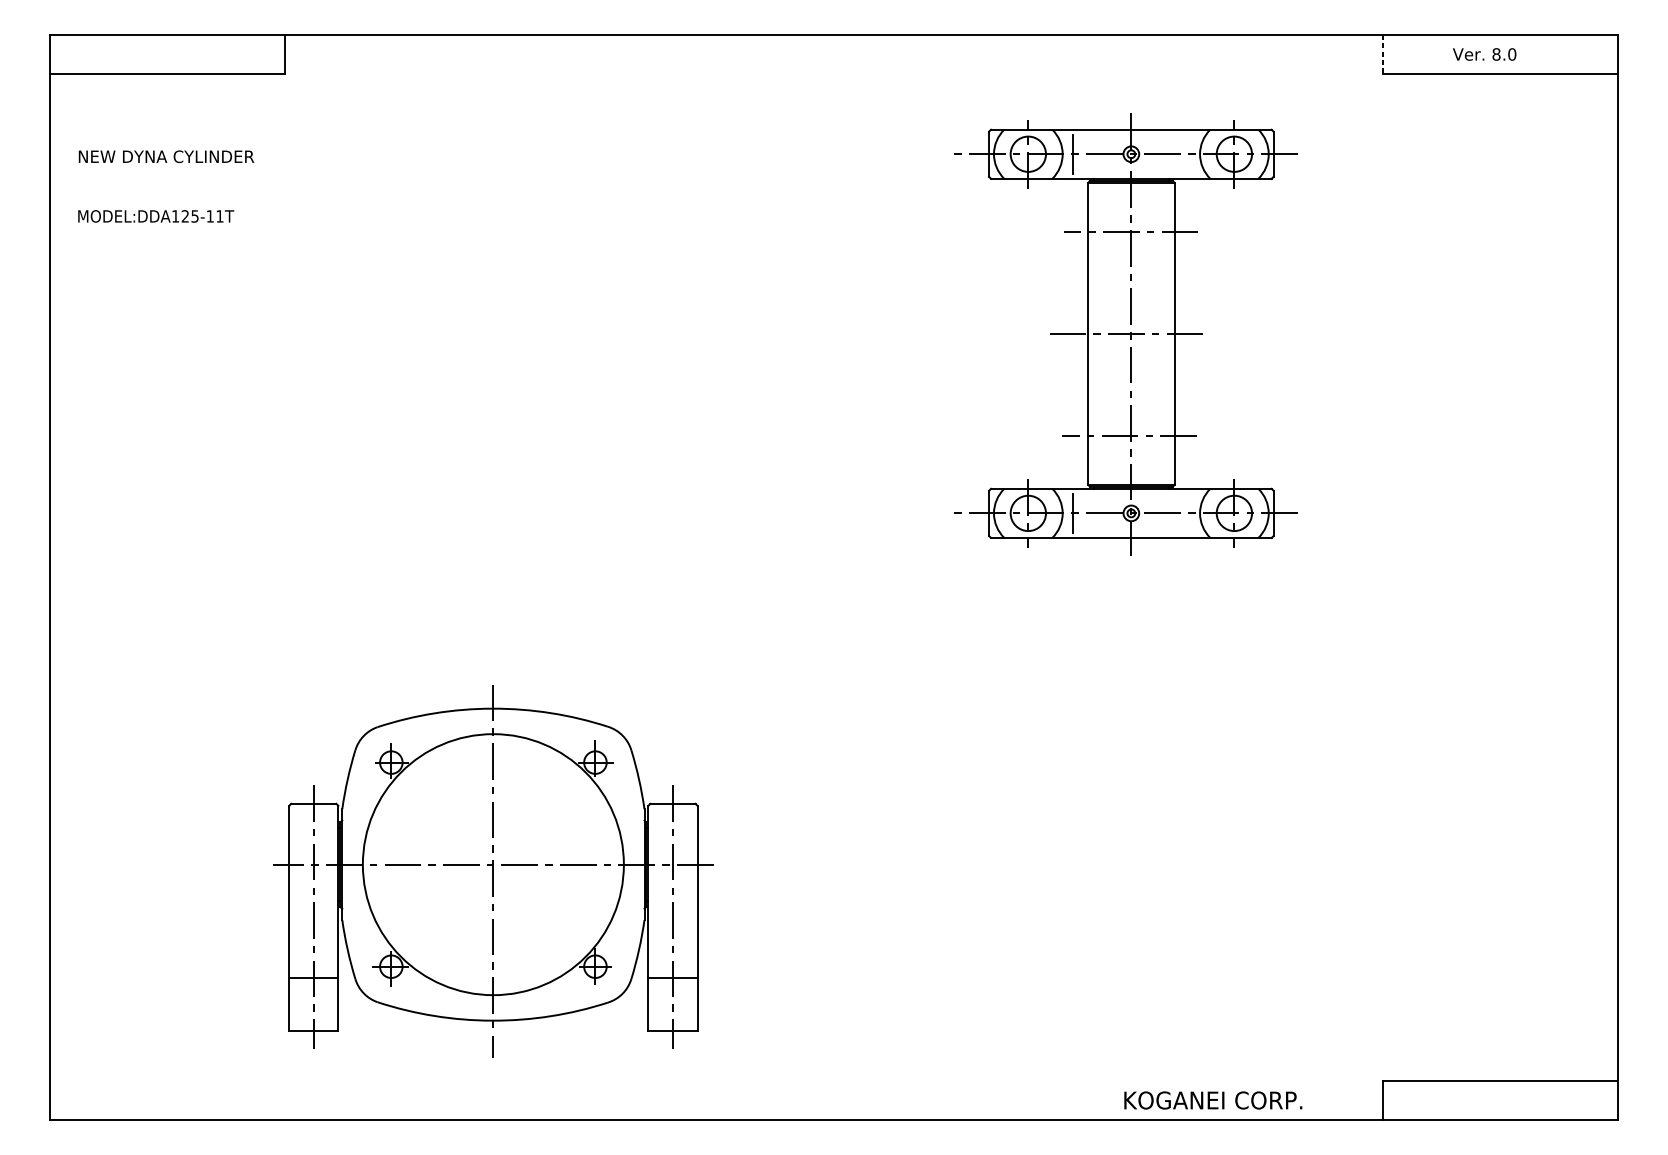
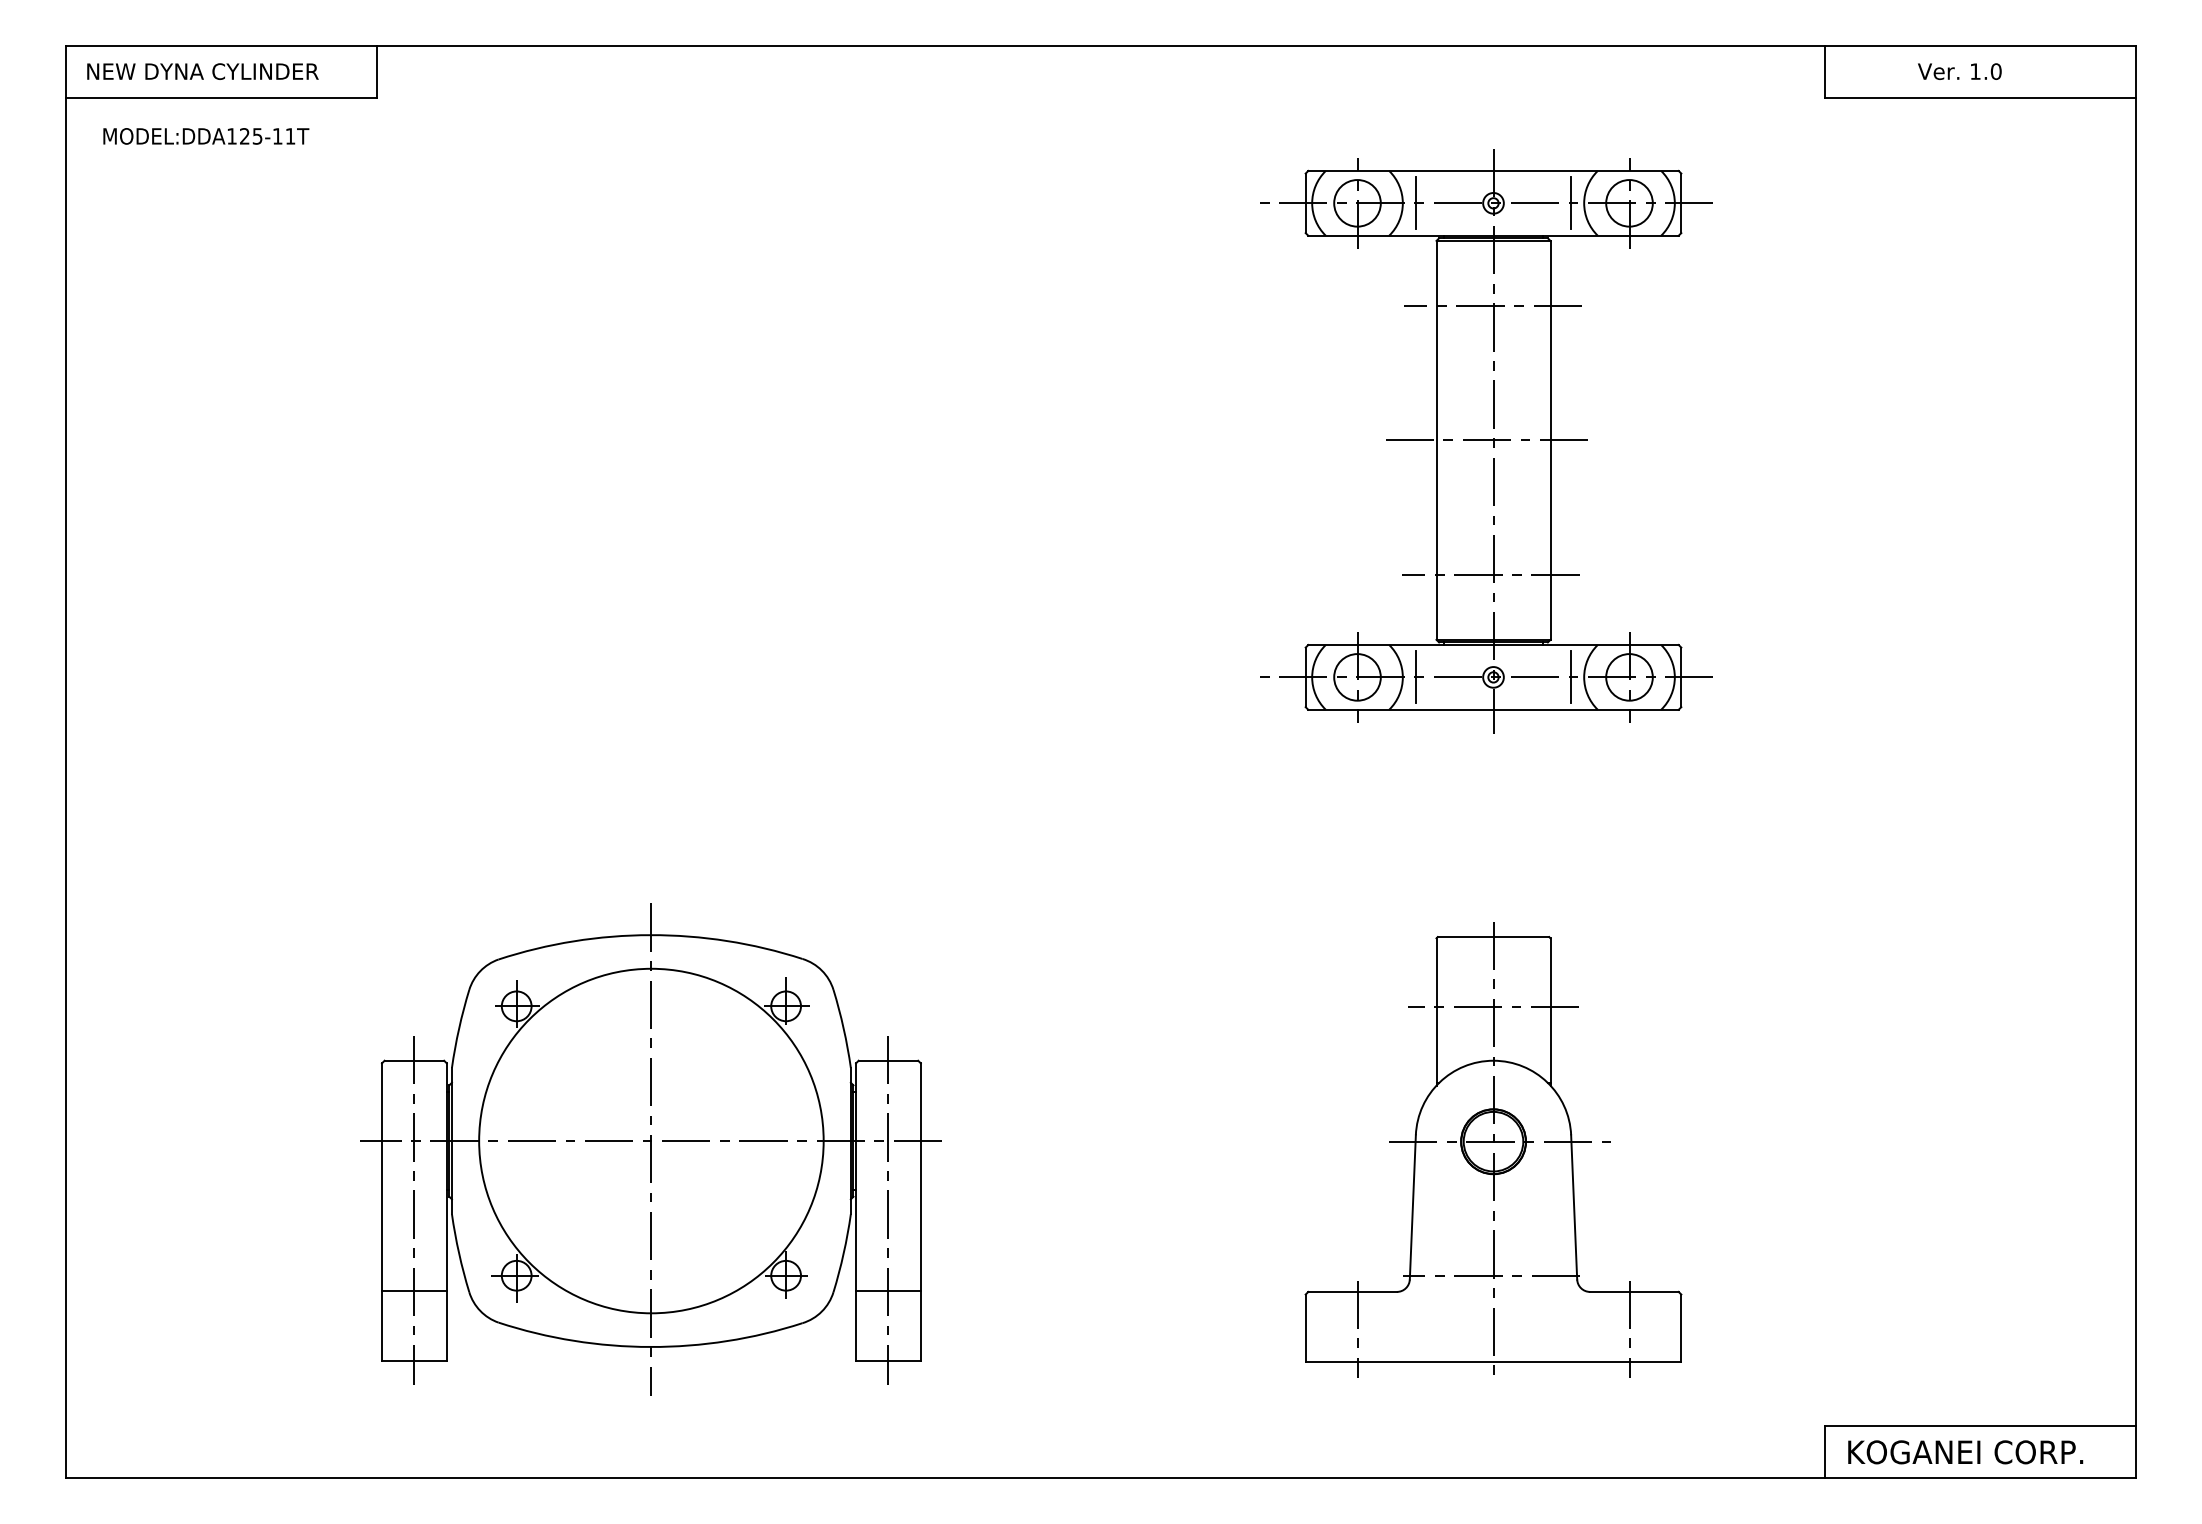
line: (1382, 54) -> (1825, 71), dashed -> solid
text: (1496, 54) -> (1975, 71), 8.0 -> 1.0
line: (1190, 154) -> (1571, 203), added
text: (166, 156) -> (202, 71), moved
text: (156, 216) -> (206, 136), moved
line: (1190, 513) -> (1571, 677), added
part: (1131, 871) -> (1493, 1149), added
text: (1213, 1100) -> (1965, 1452), moved

